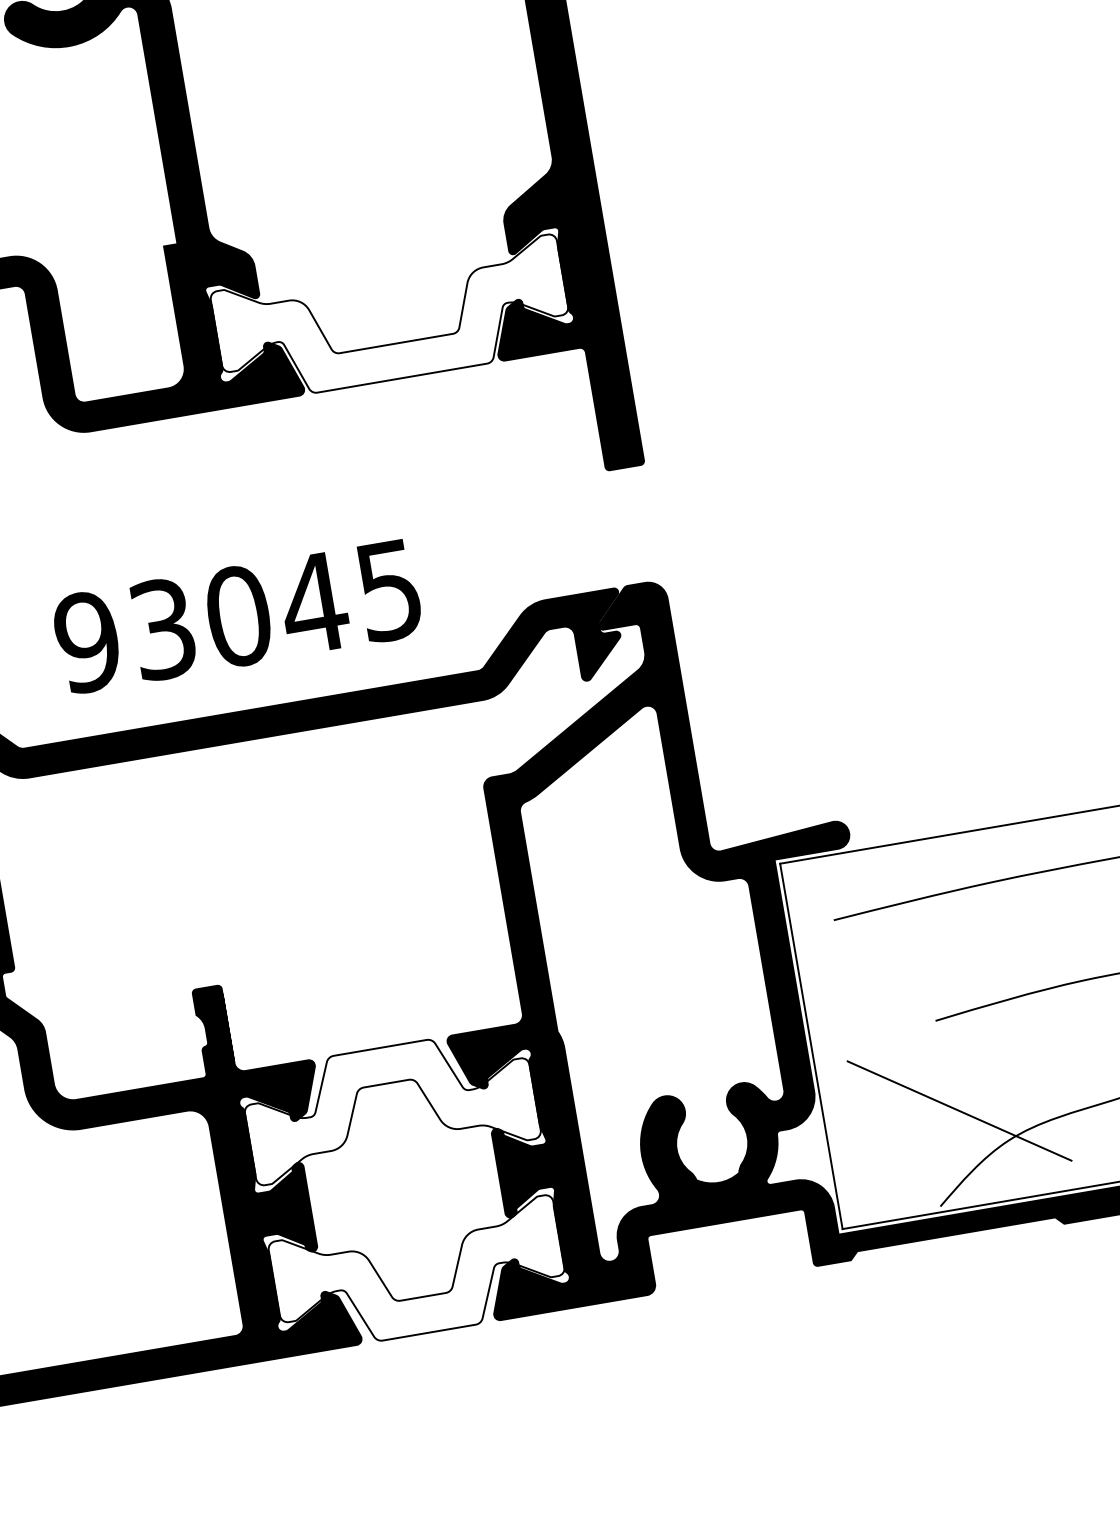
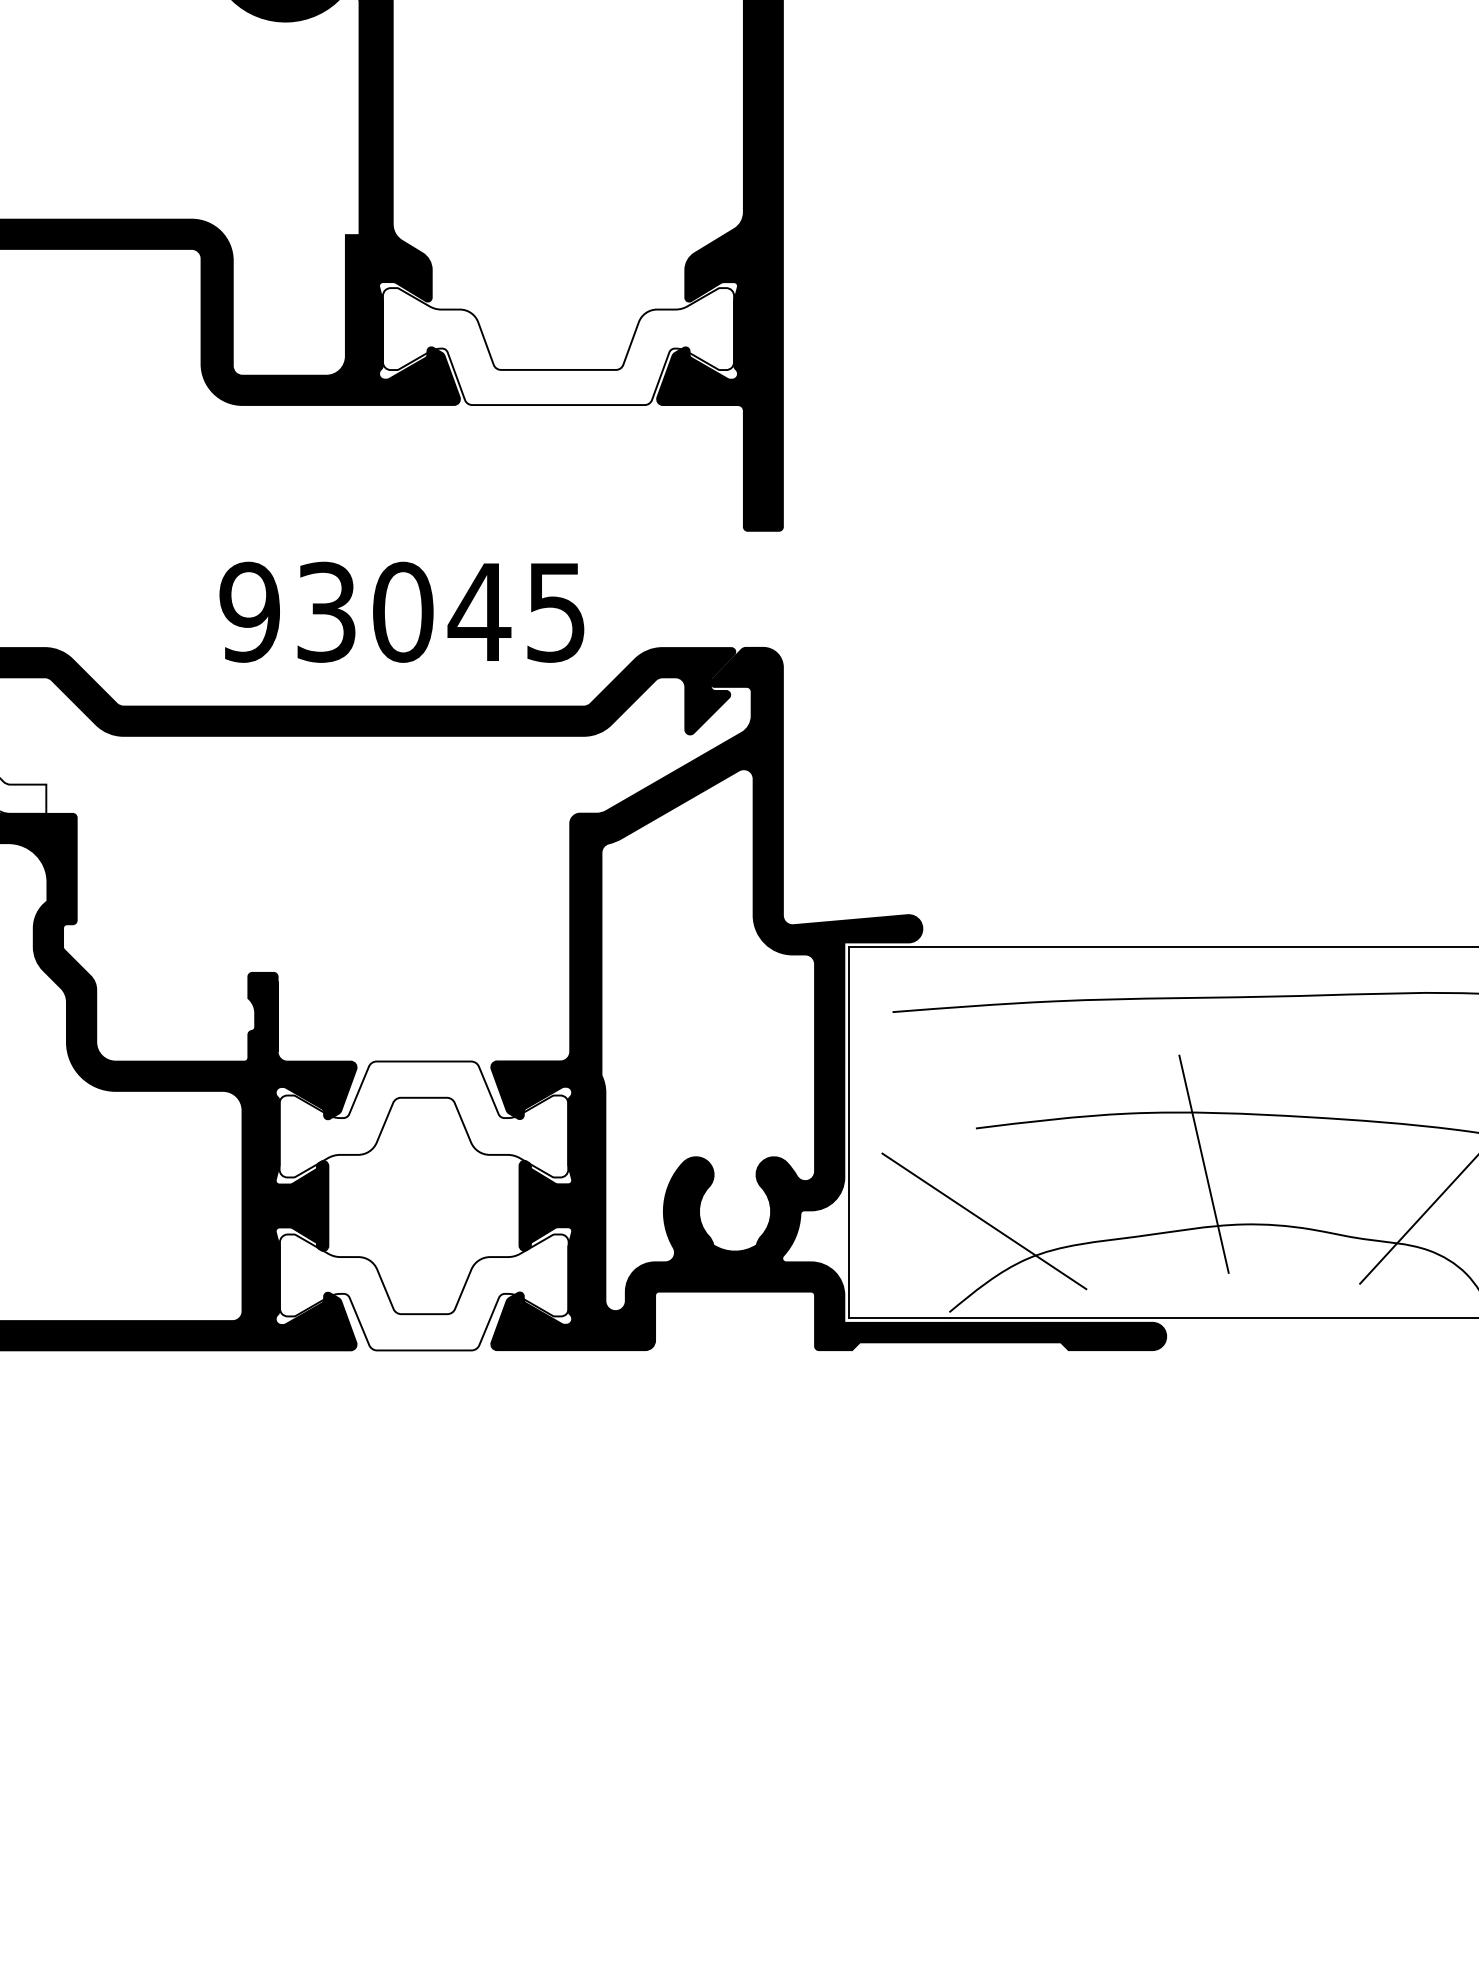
text: (236, 615) -> (401, 611), moved

